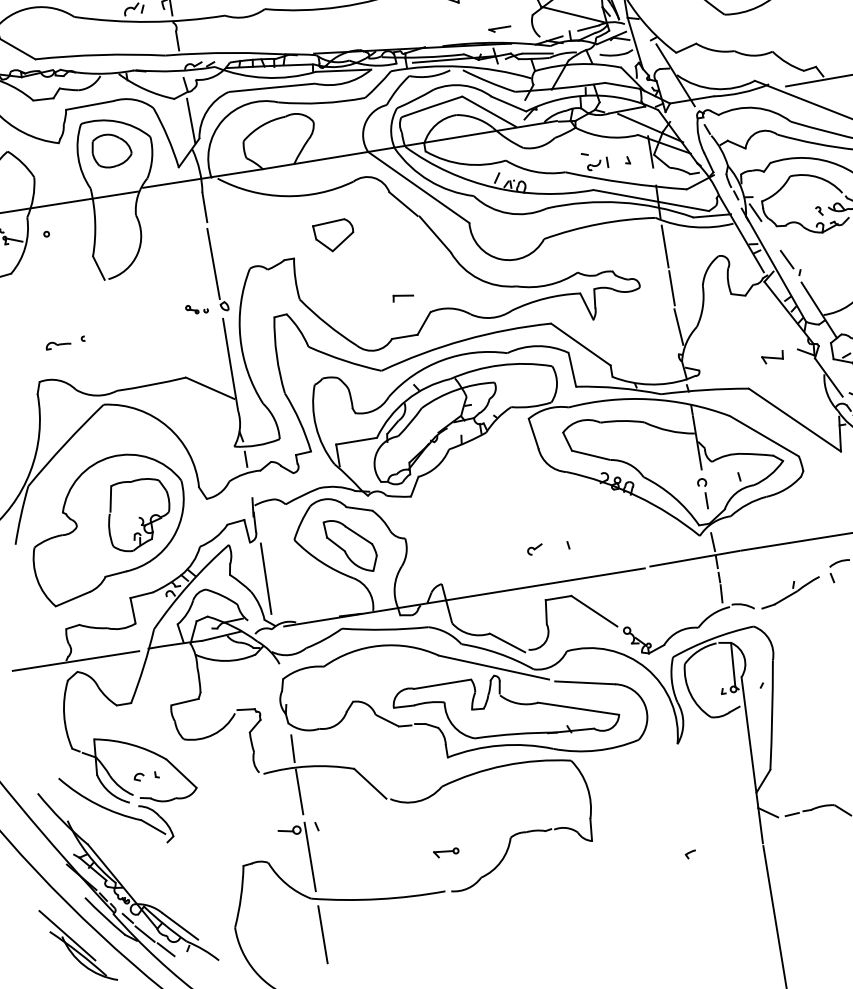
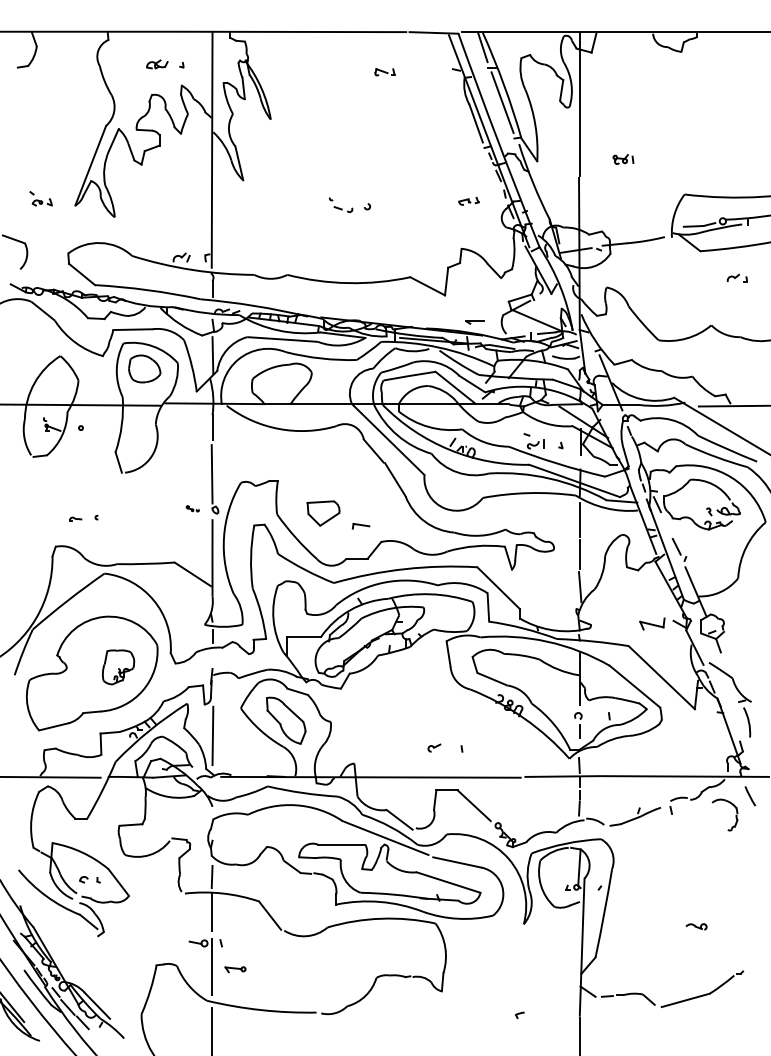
part: (334, 235) -> (323, 513), moved
part: (196, 309) -> (192, 508), size x0.7
part: (57, 344) -> (75, 518), size x0.6
part: (771, 356) -> (651, 623), size x1.4
part: (138, 514) -> (118, 667), size x0.6
part: (446, 852) -> (235, 969), moved

